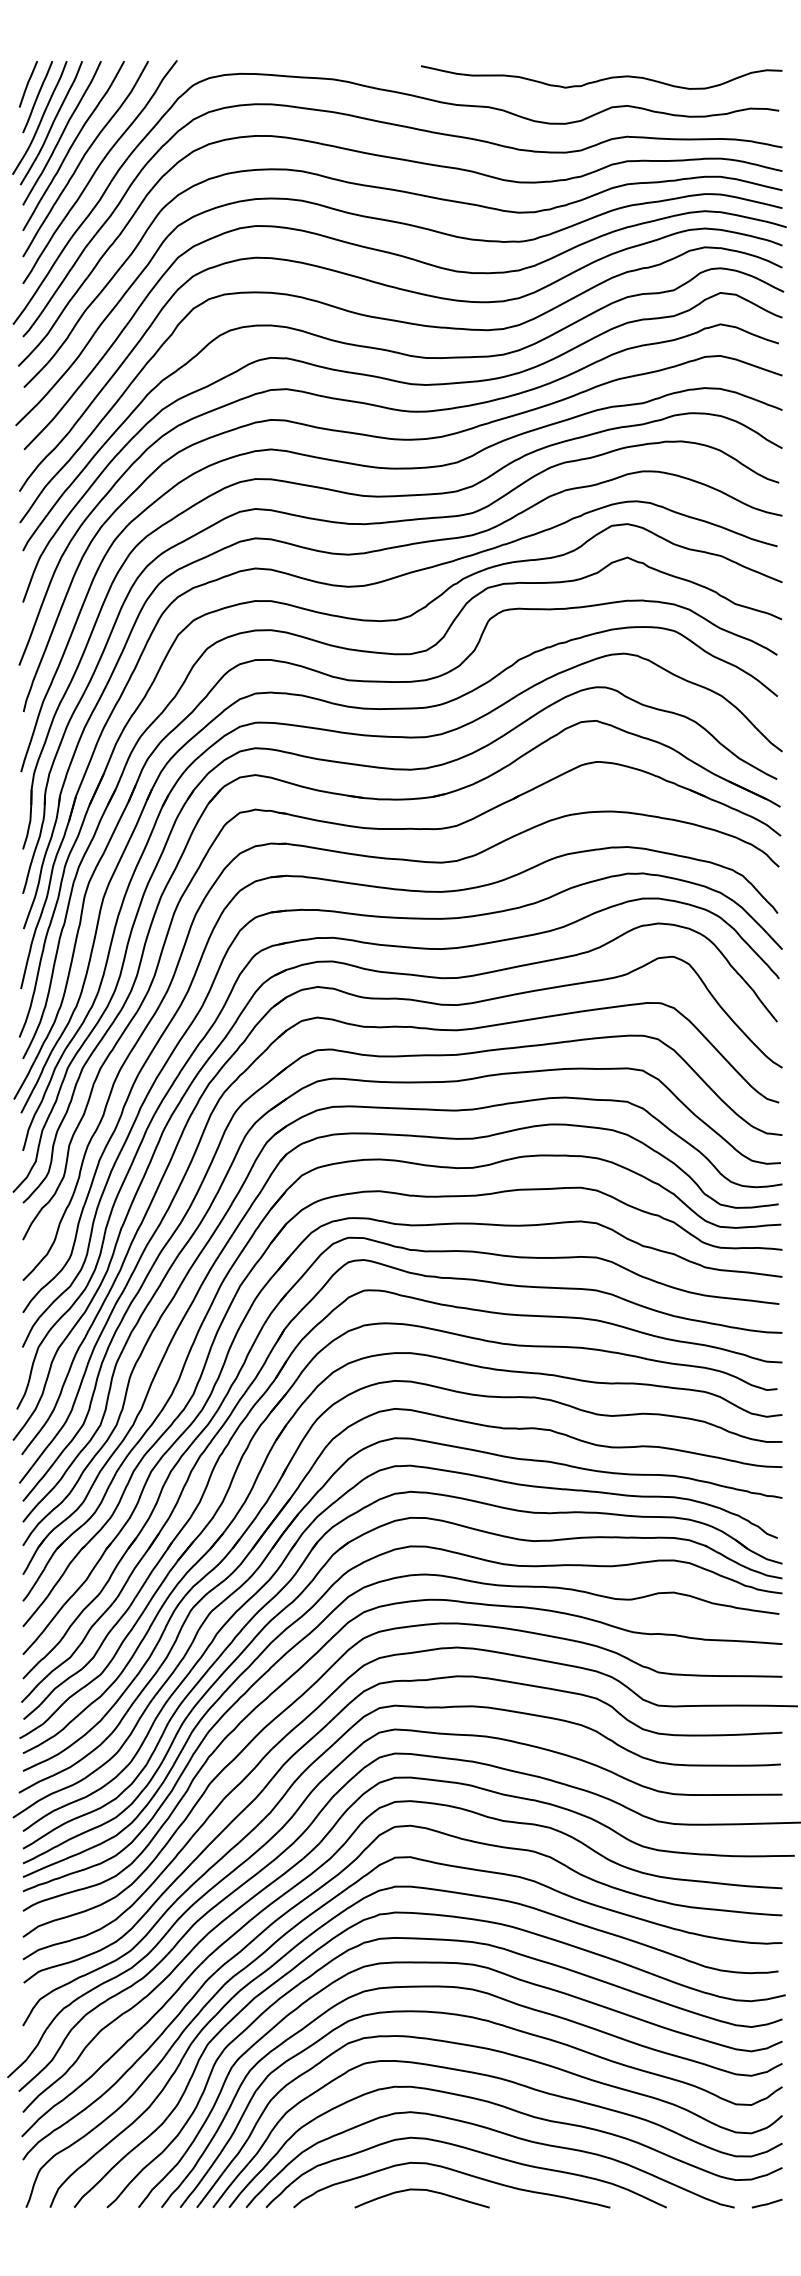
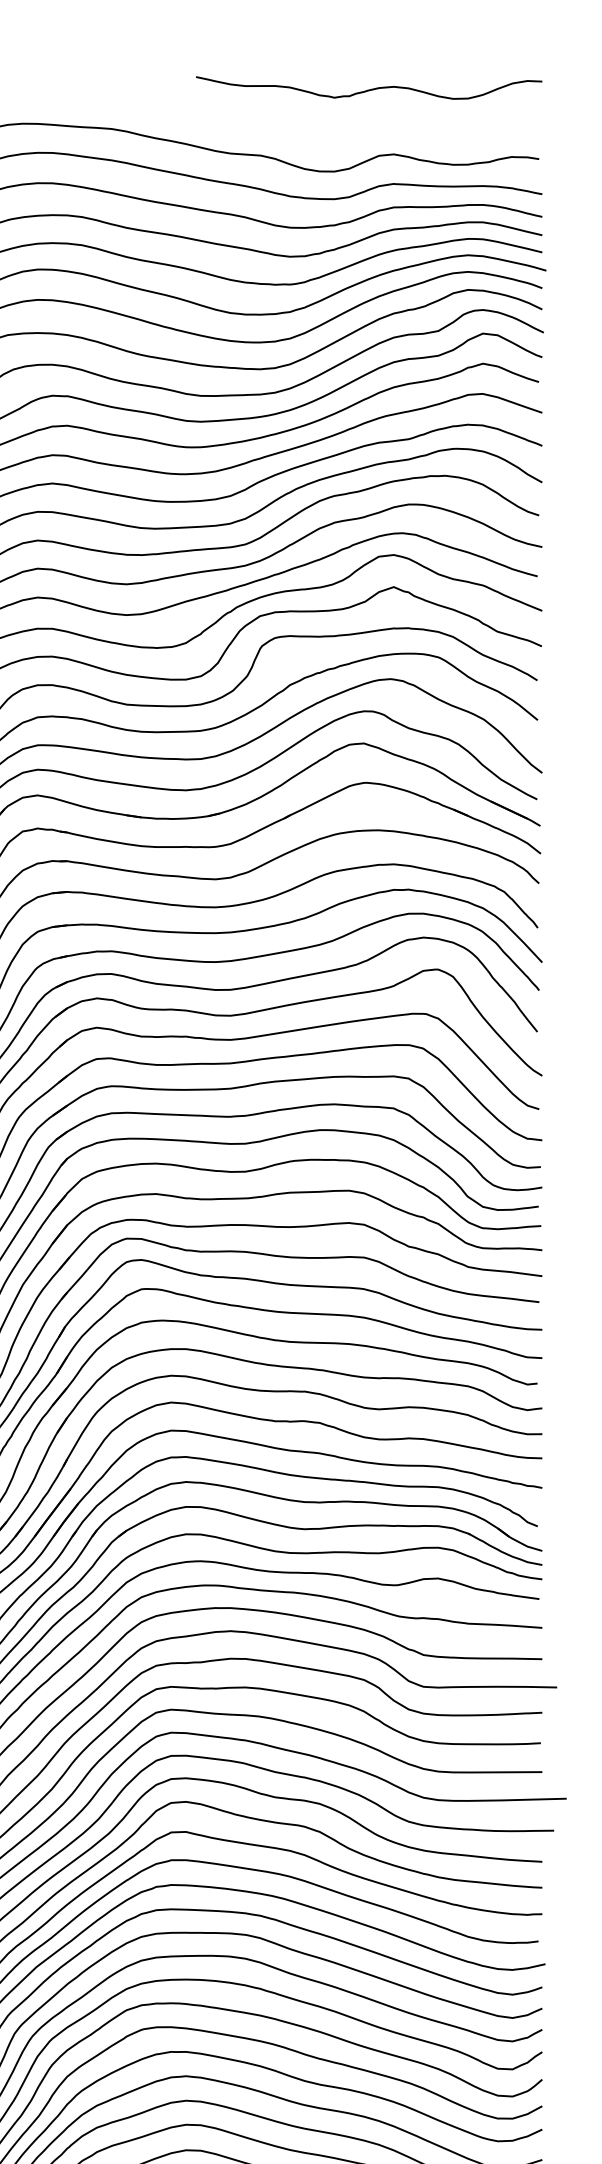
curve: (602, 78) -> (369, 88), moved

